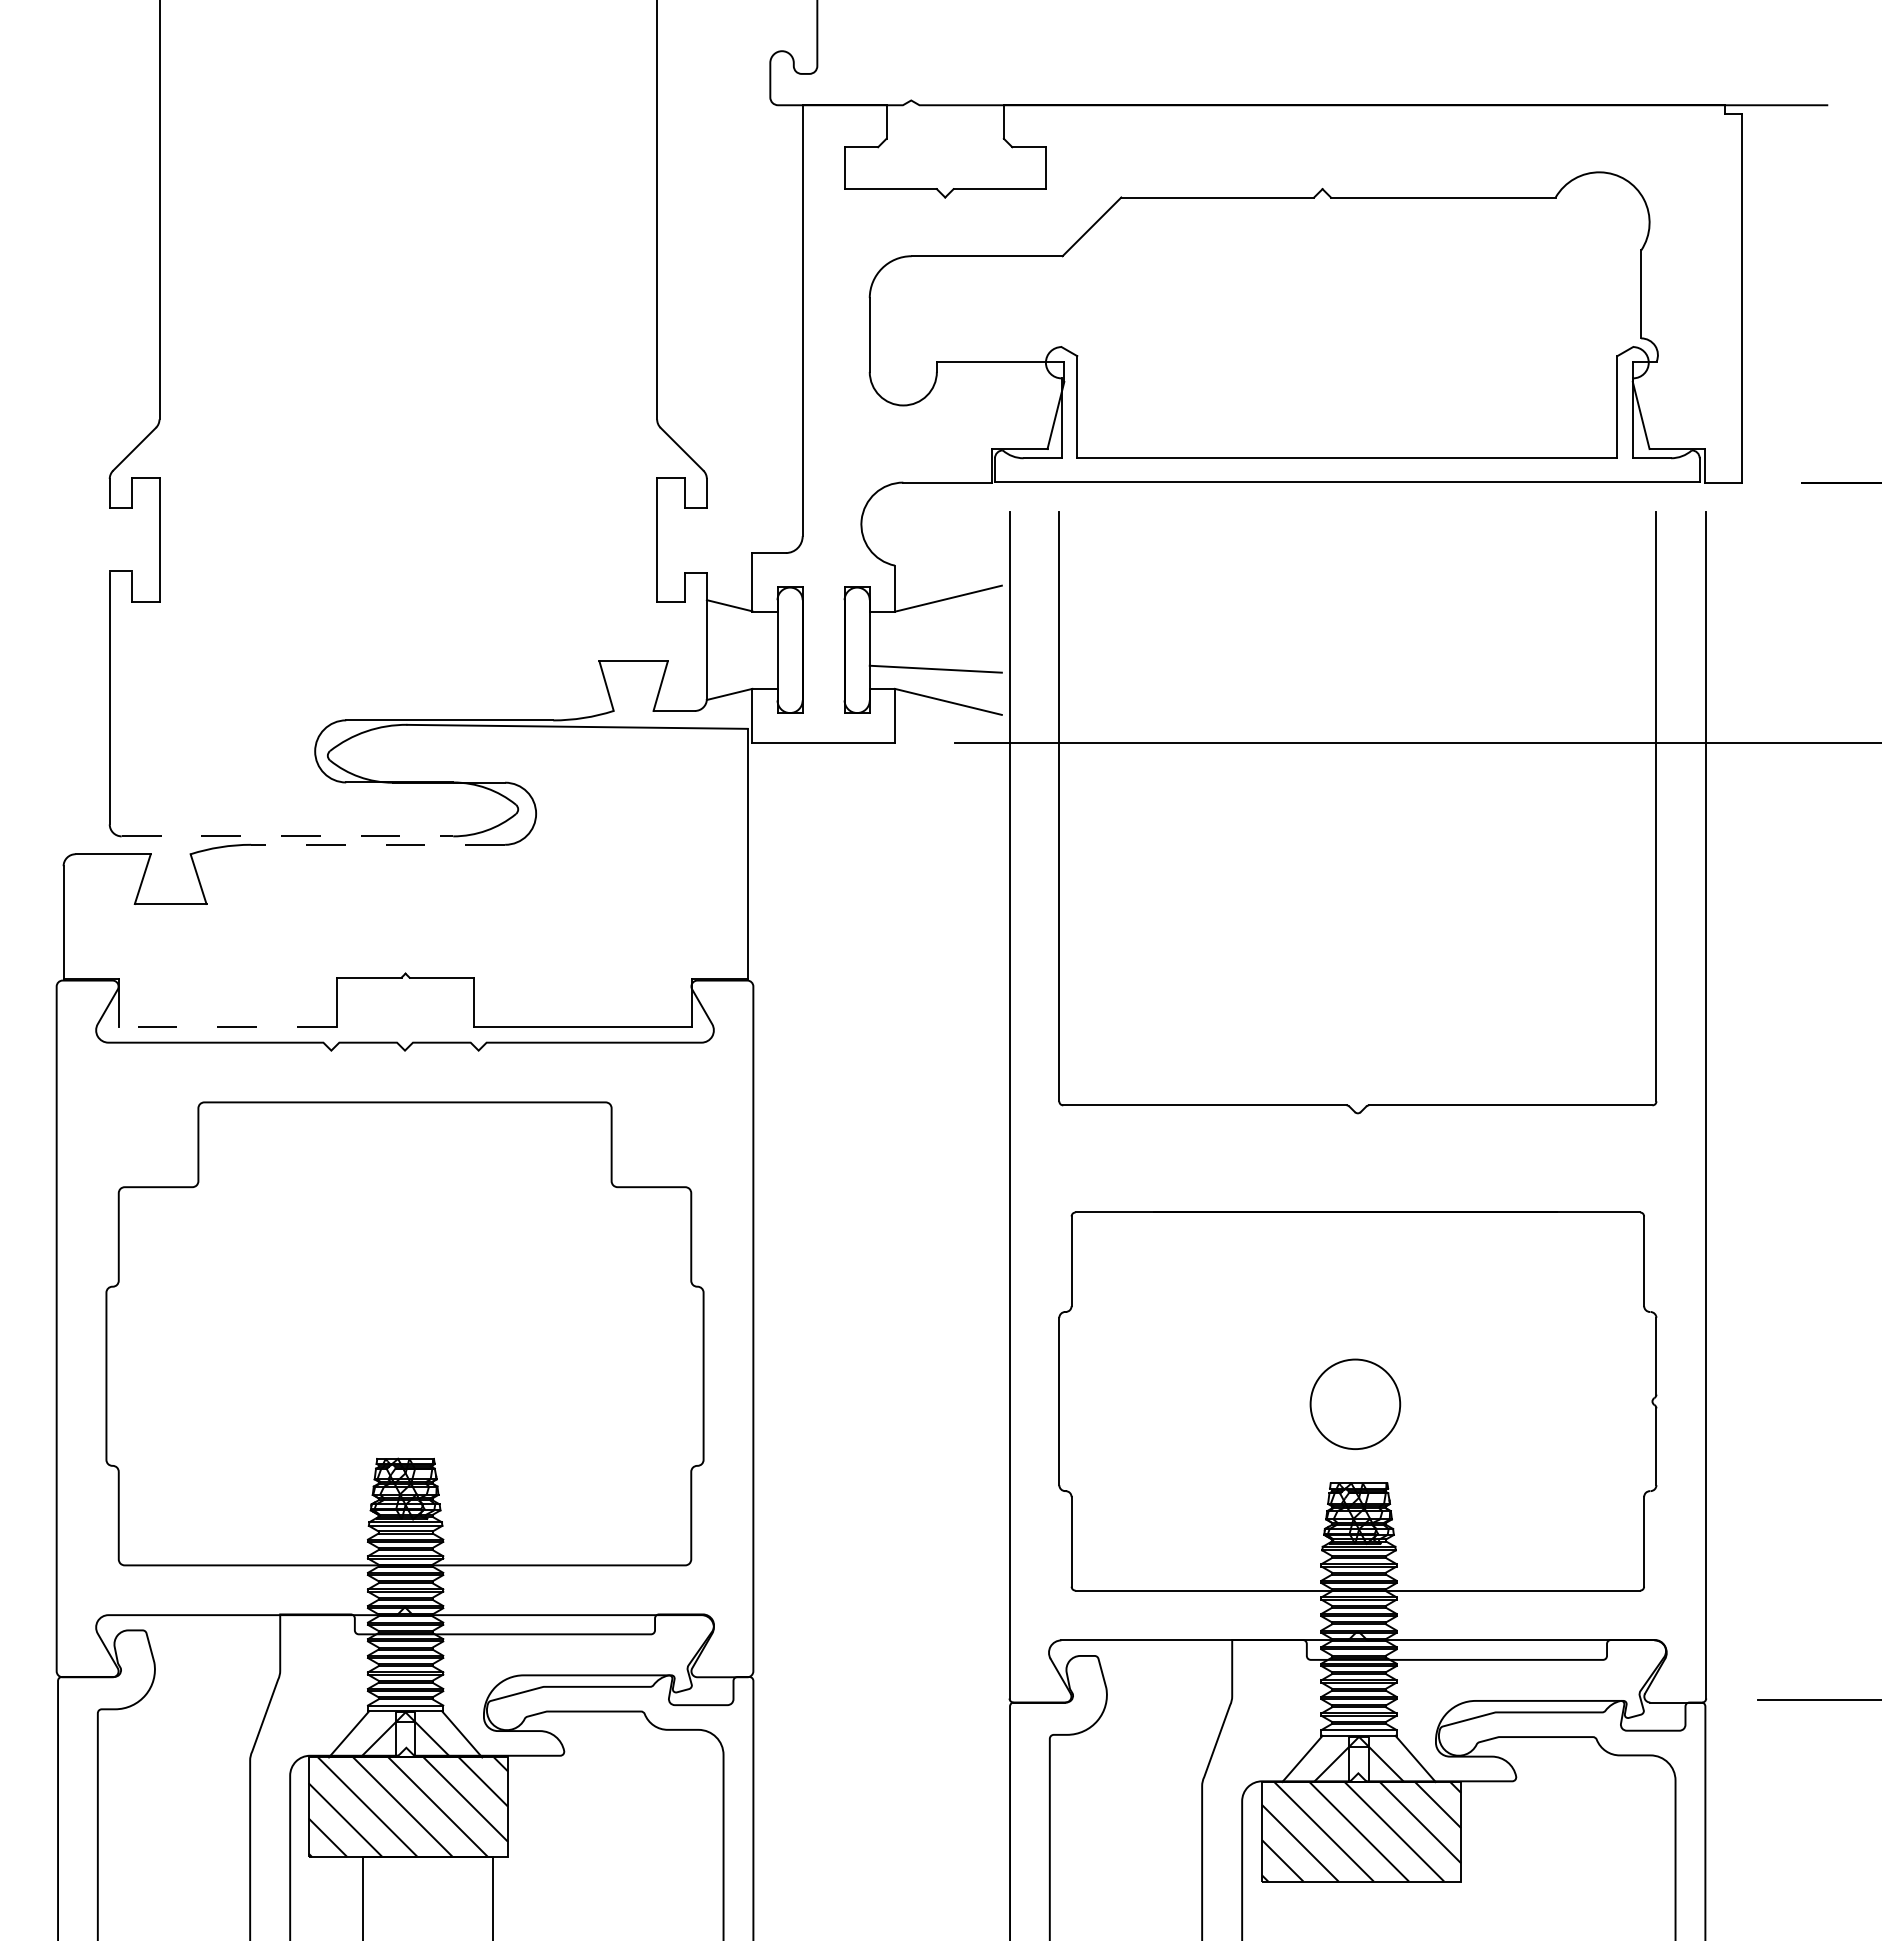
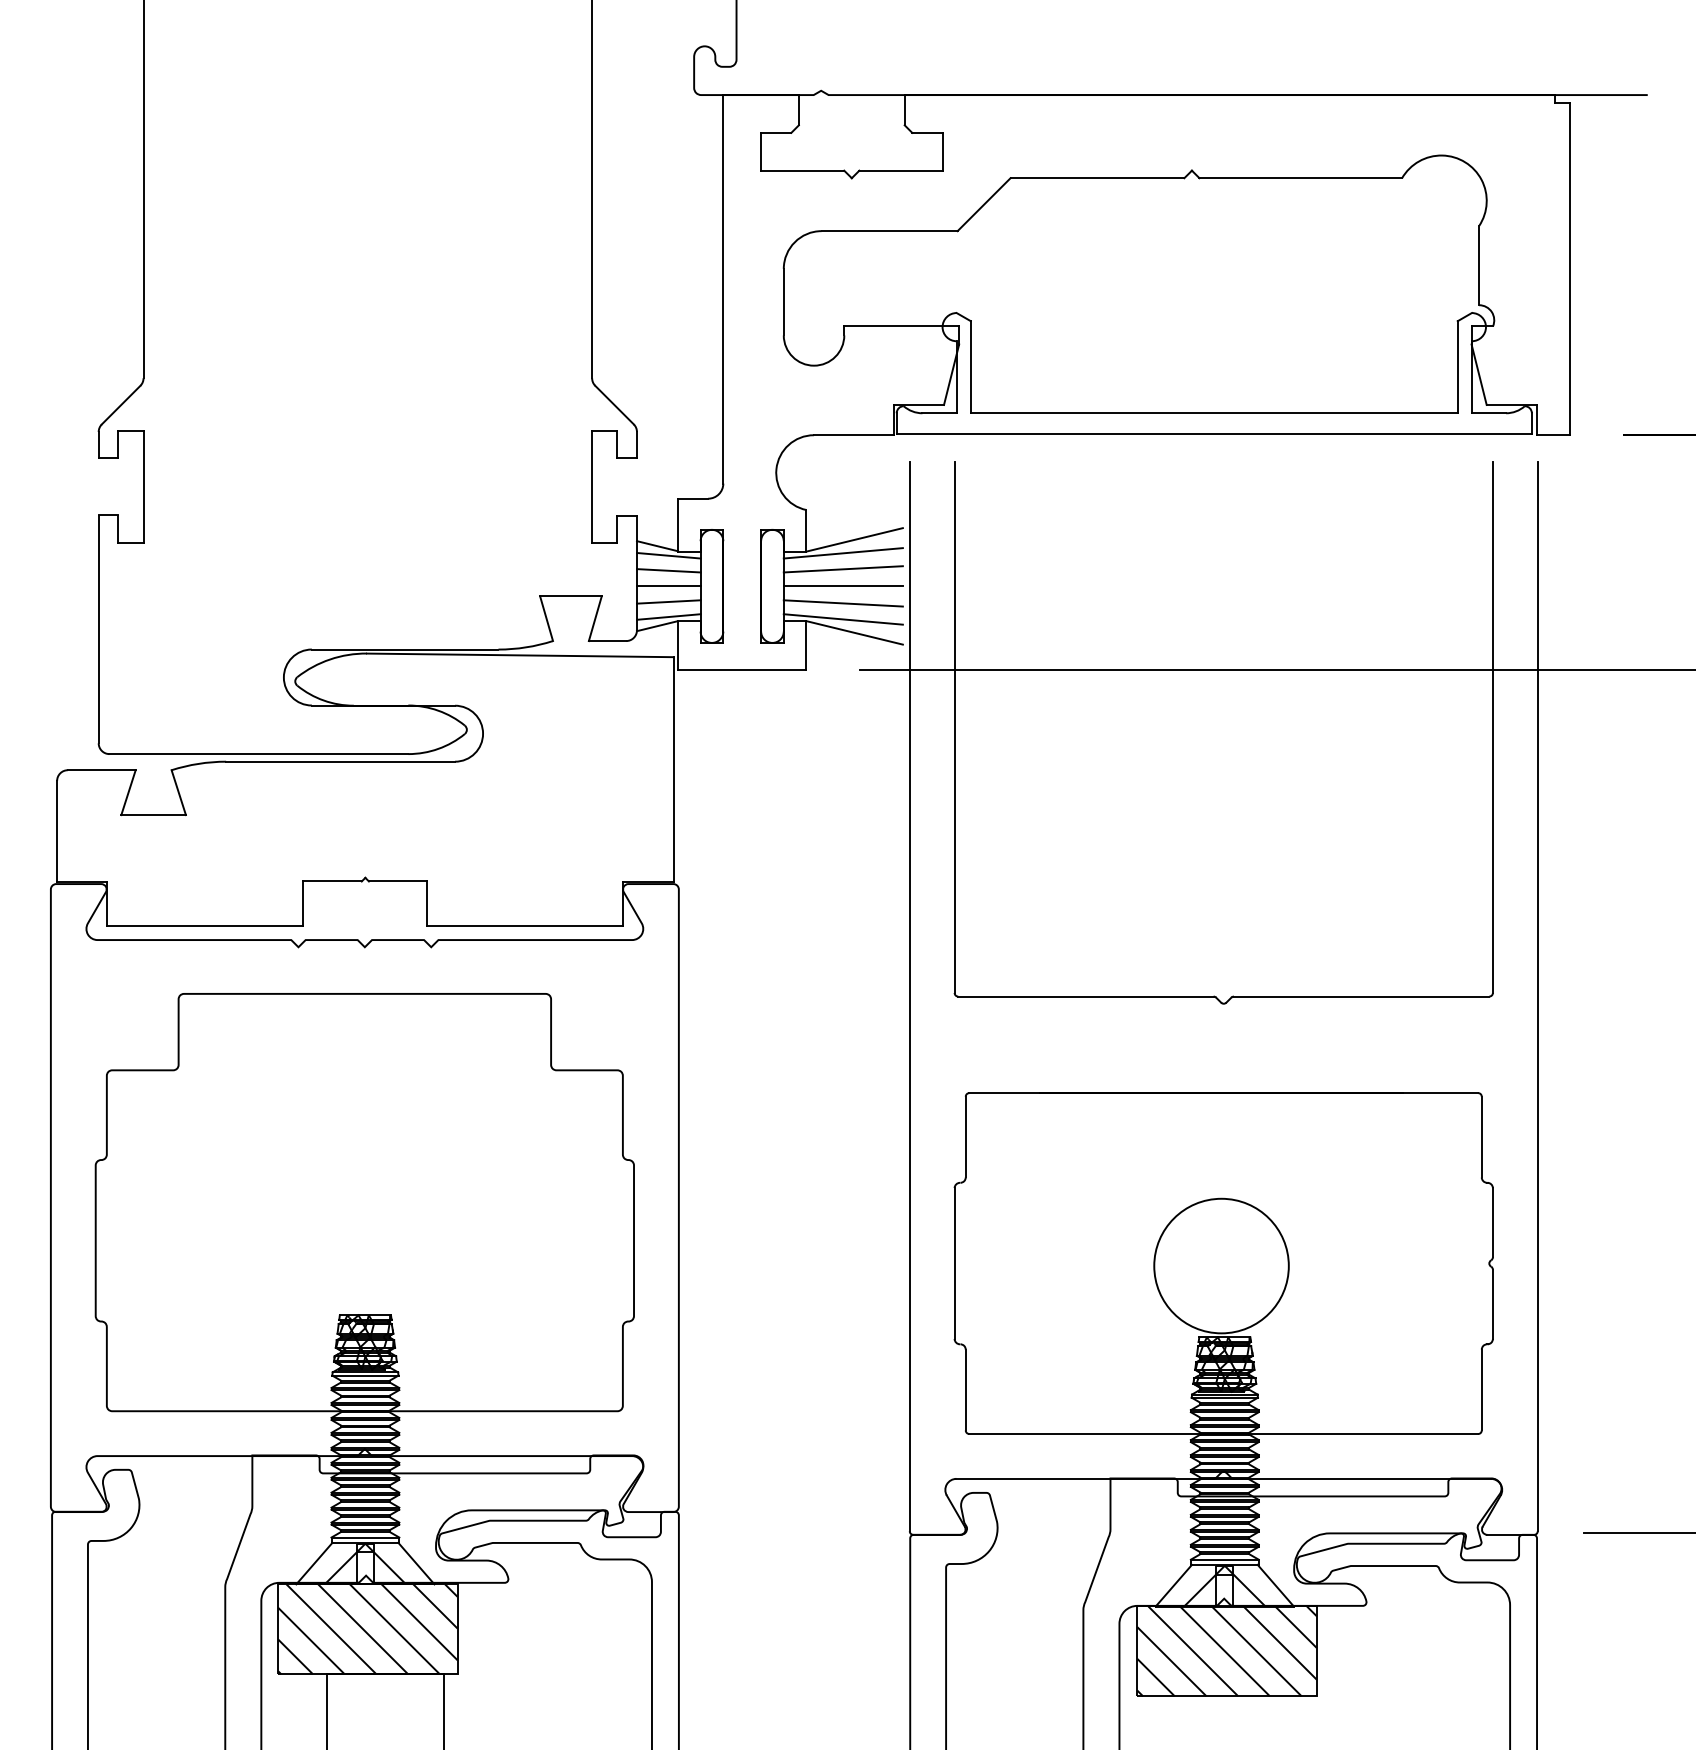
line: (935, 613) -> (843, 553), added
line: (742, 616) -> (669, 555), added
line: (935, 630) -> (843, 568), added
line: (741, 632) -> (668, 570), added
line: (741, 650) -> (668, 586), added
line: (935, 650) -> (843, 586), added
line: (741, 667) -> (668, 601), added
line: (742, 684) -> (669, 617), added
line: (935, 686) -> (843, 619), added
line: (287, 836) -> (258, 754), dashed -> solid
line: (378, 844) -> (340, 761), dashed -> solid
line: (228, 1027) -> (205, 926), dashed -> solid
circle: (1355, 1404) -> (1221, 1266), size x1.67

